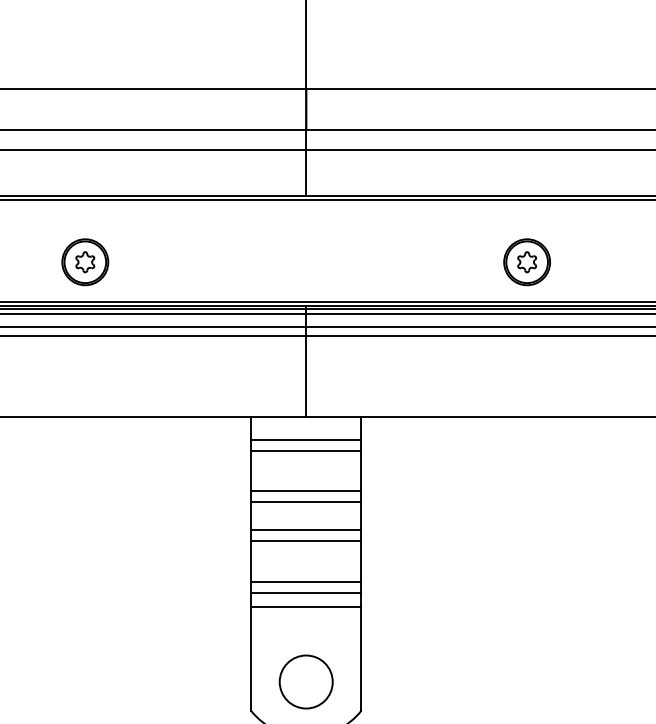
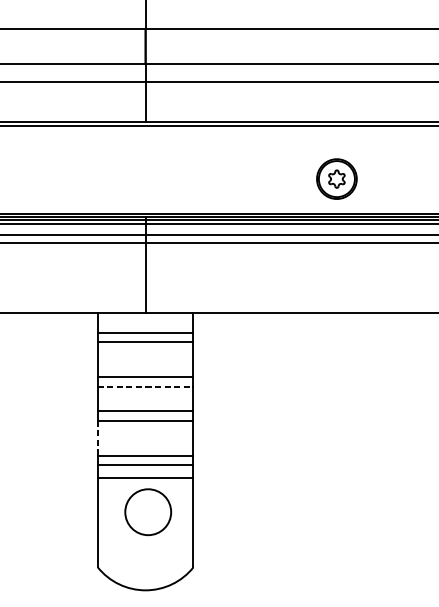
line: (306, 502) -> (145, 387), solid -> dashed
line: (251, 562) -> (98, 439), solid -> dashed
circle: (305, 681) -> (147, 511), moved

